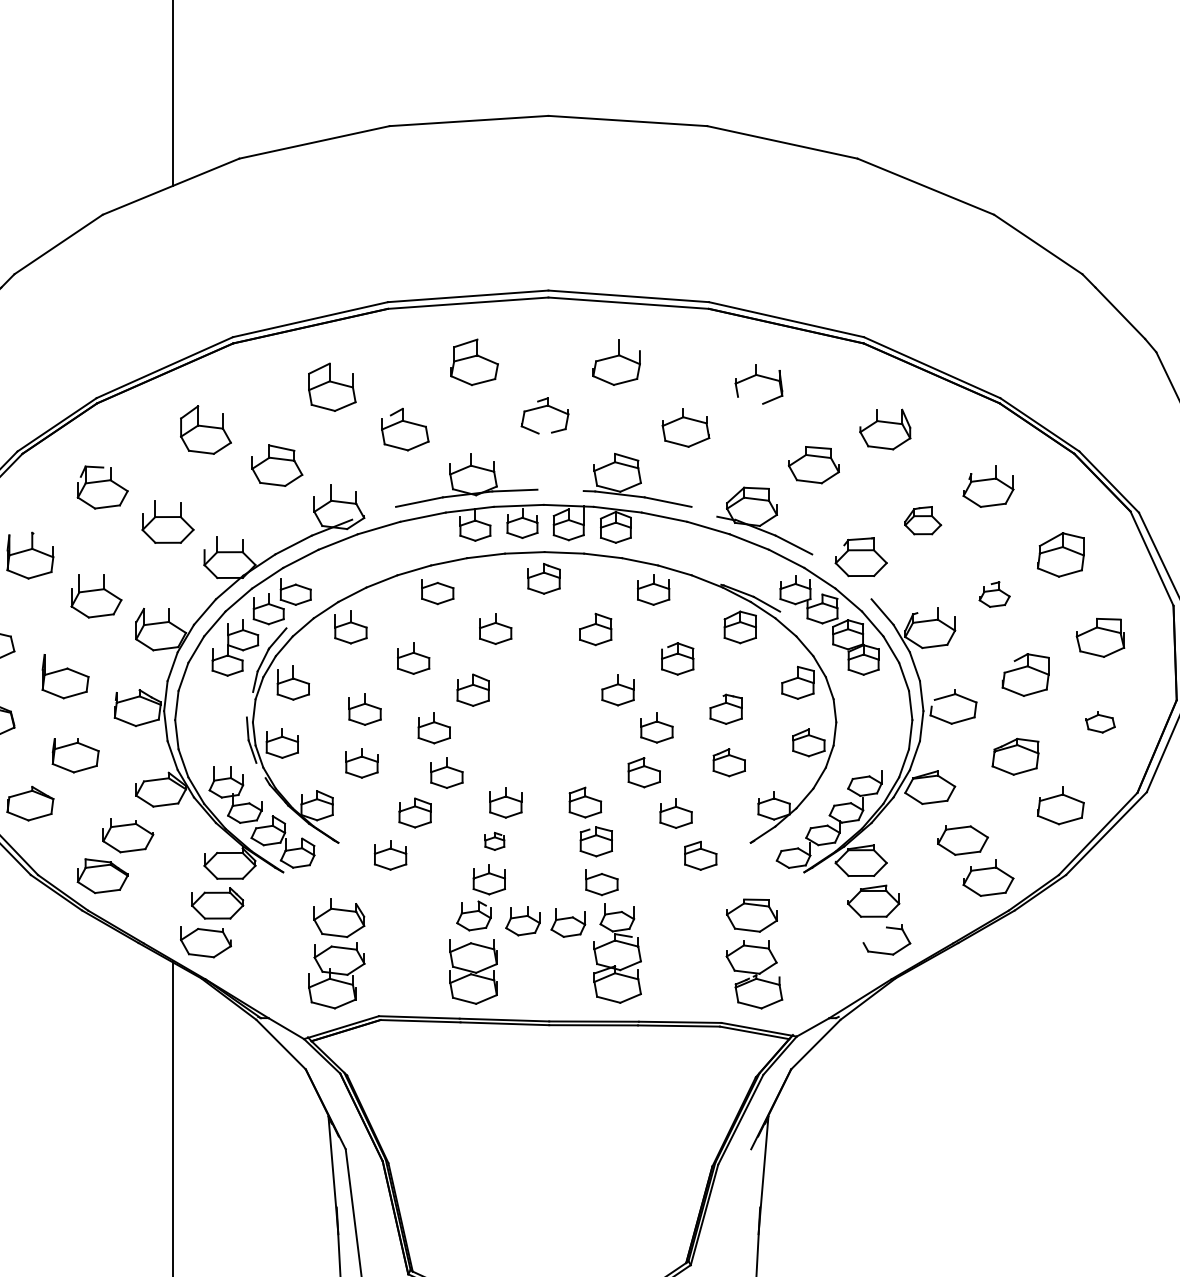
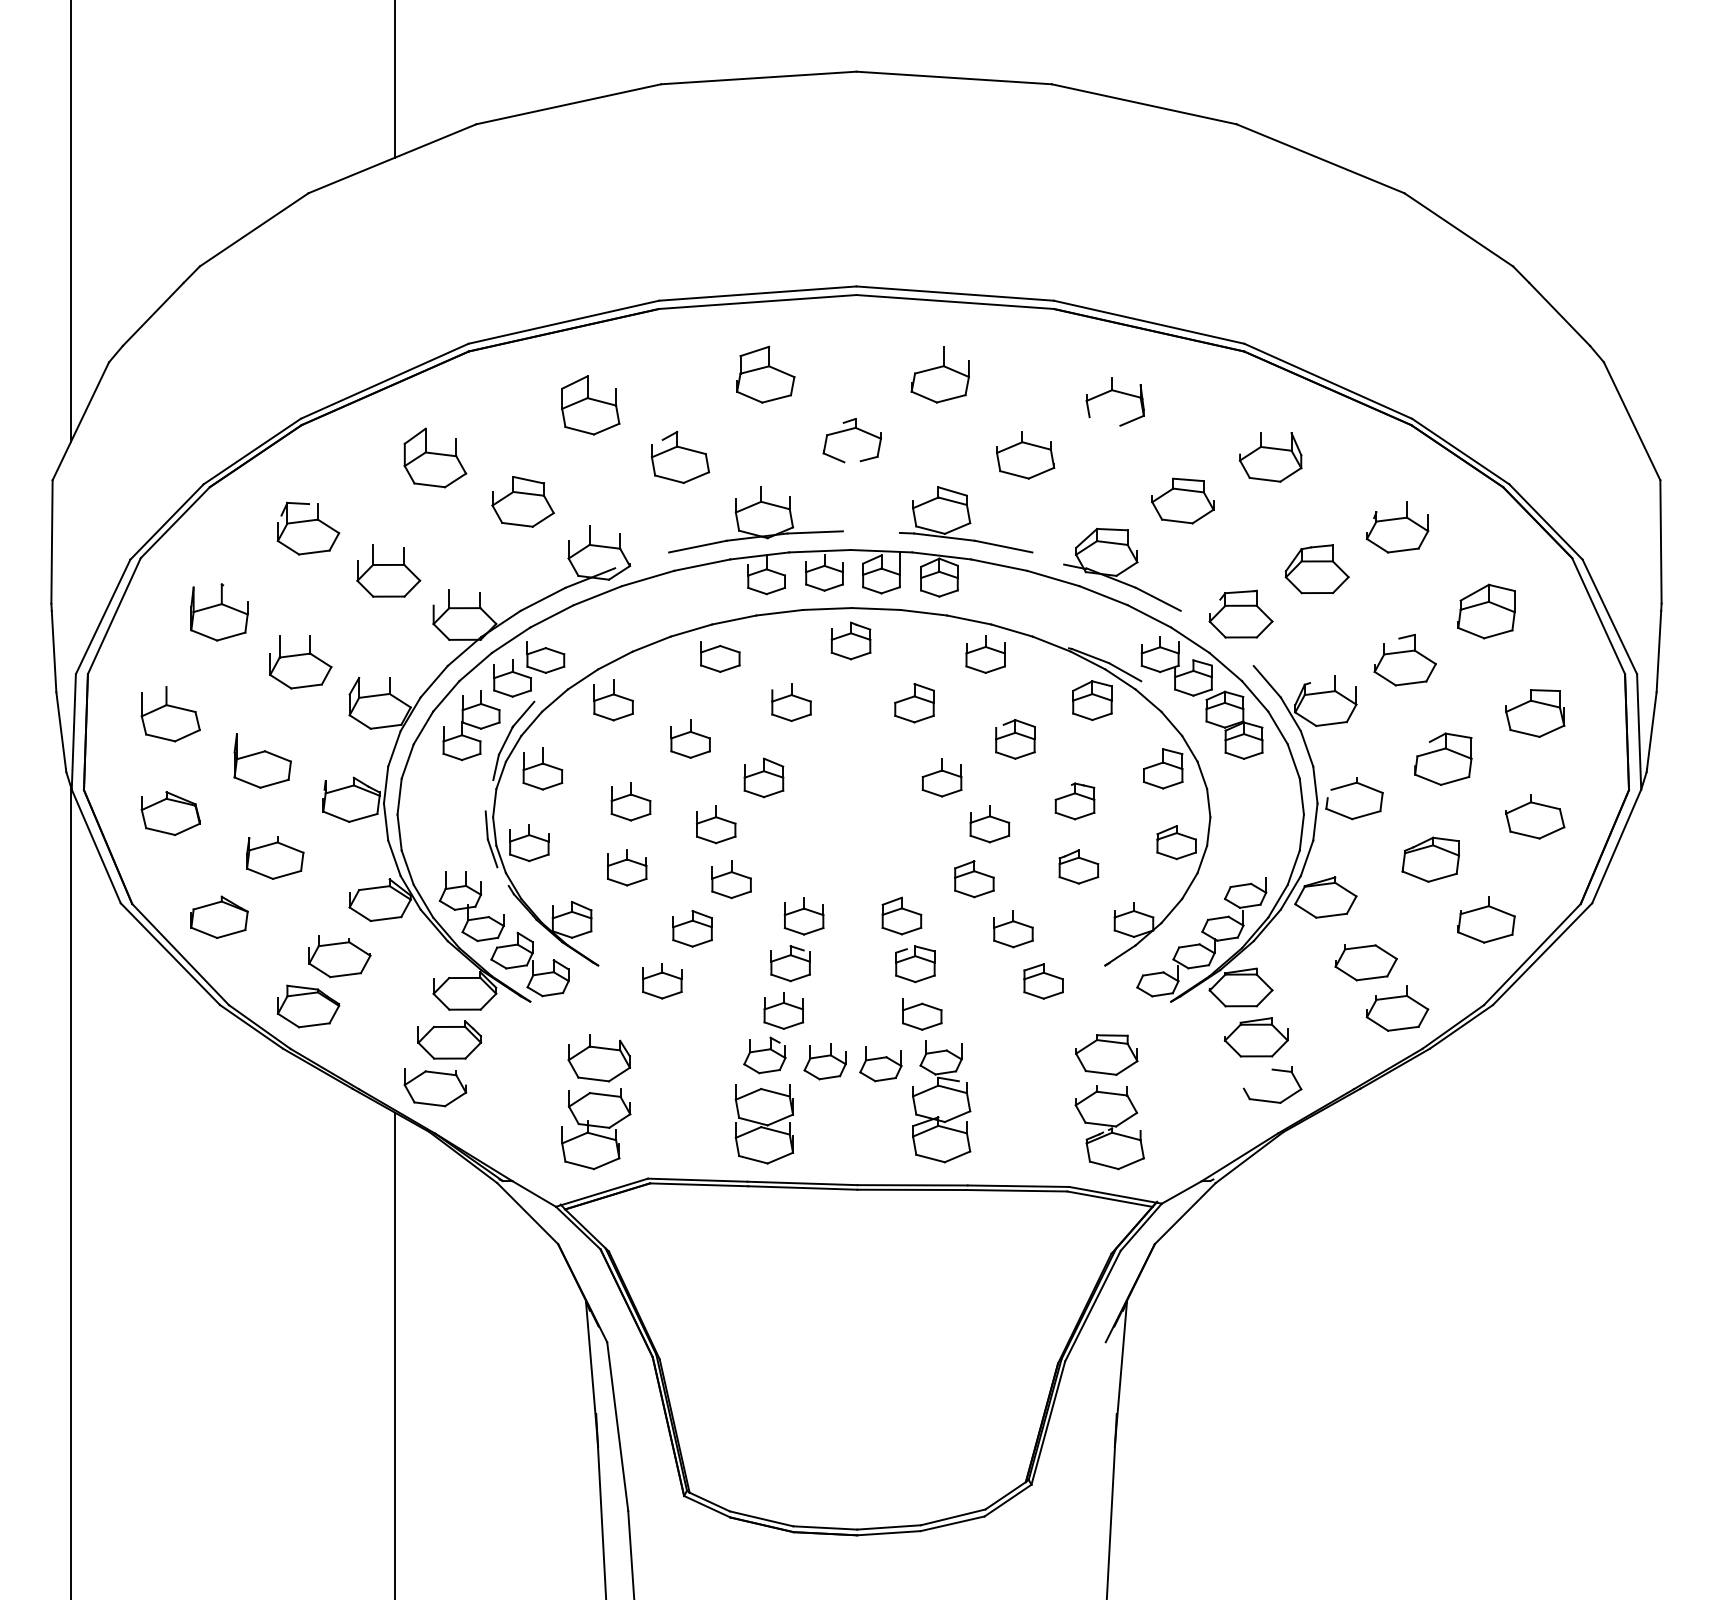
part: (922, 520) -> (1316, 569), size x1.43
part: (994, 594) -> (1404, 660), size x1.67
part: (1100, 721) -> (1535, 816), size x1.67
part: (494, 841) -> (790, 963), size x1.67

